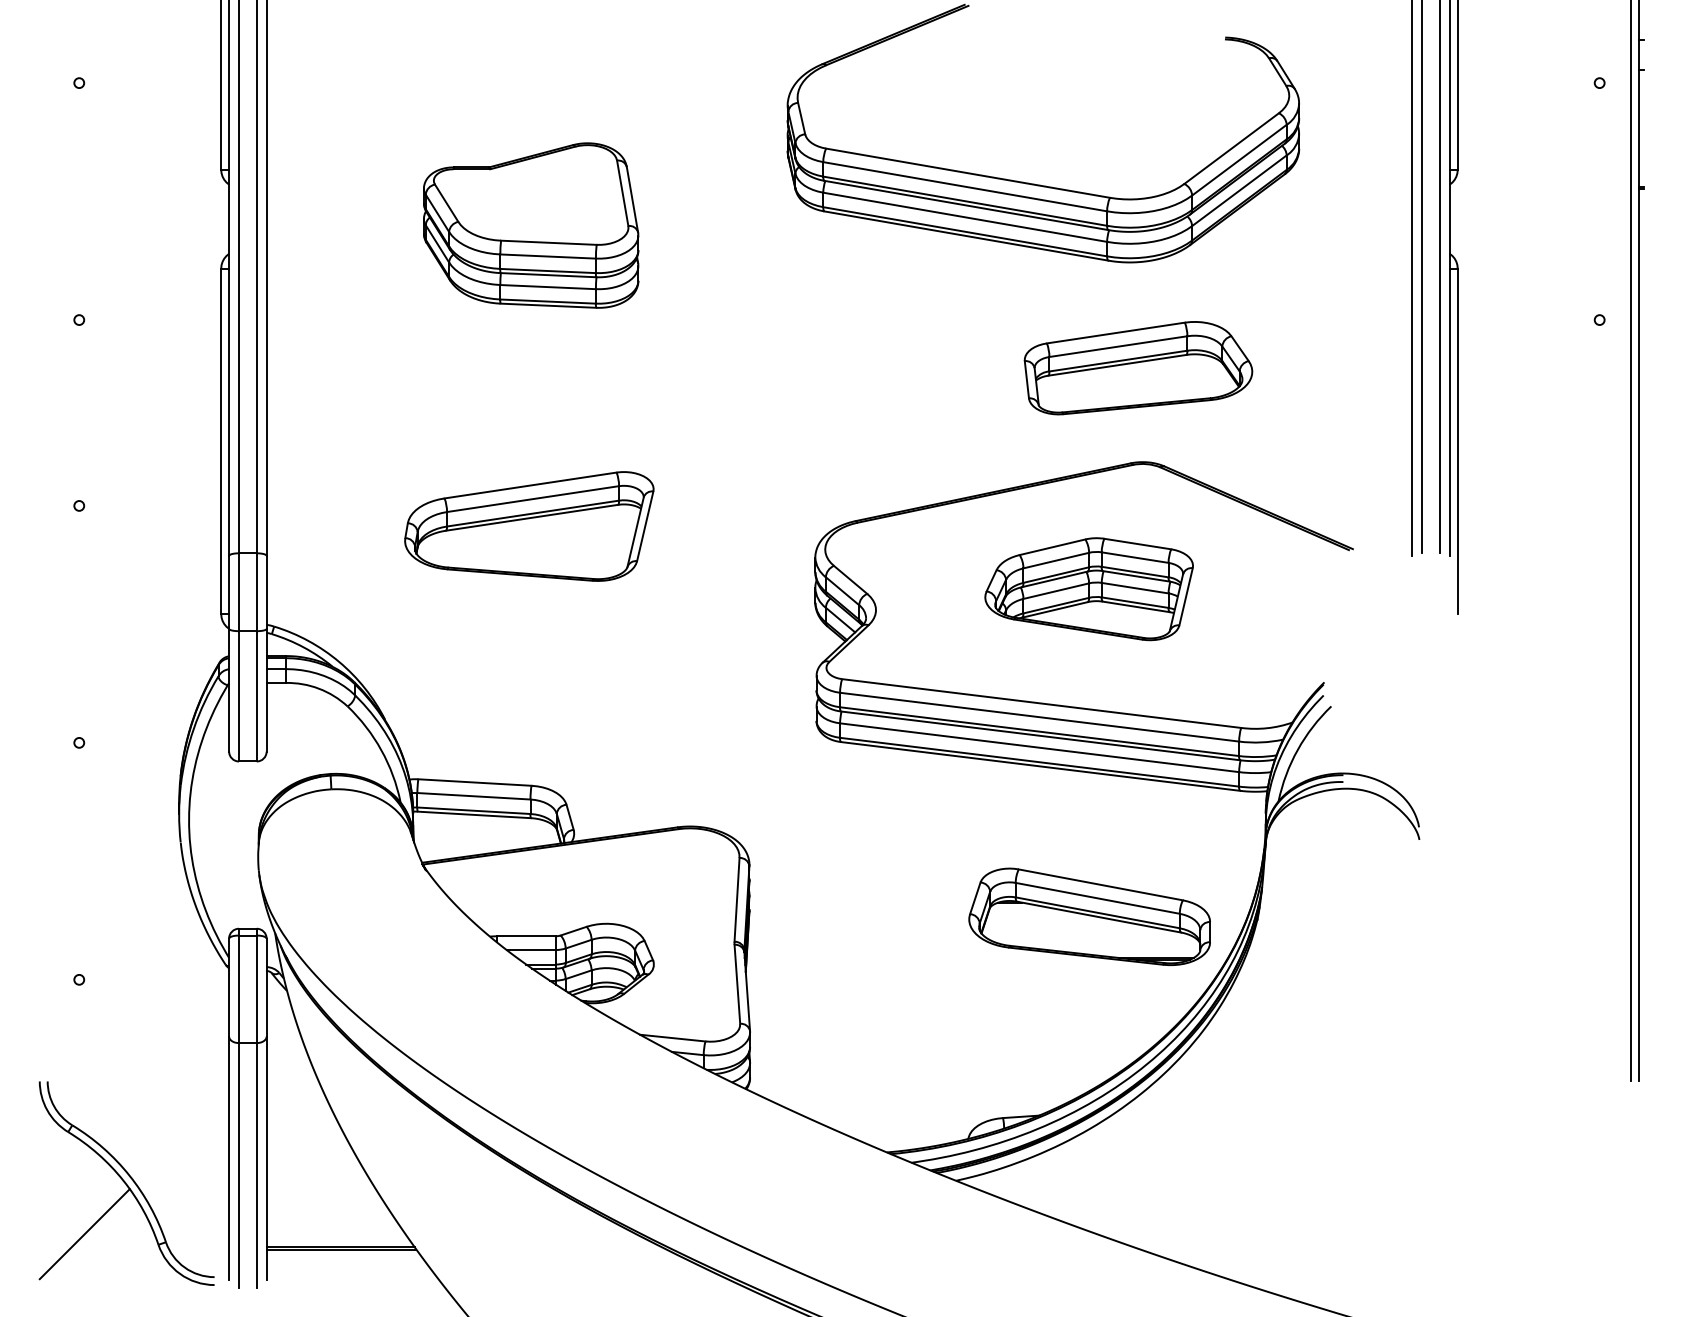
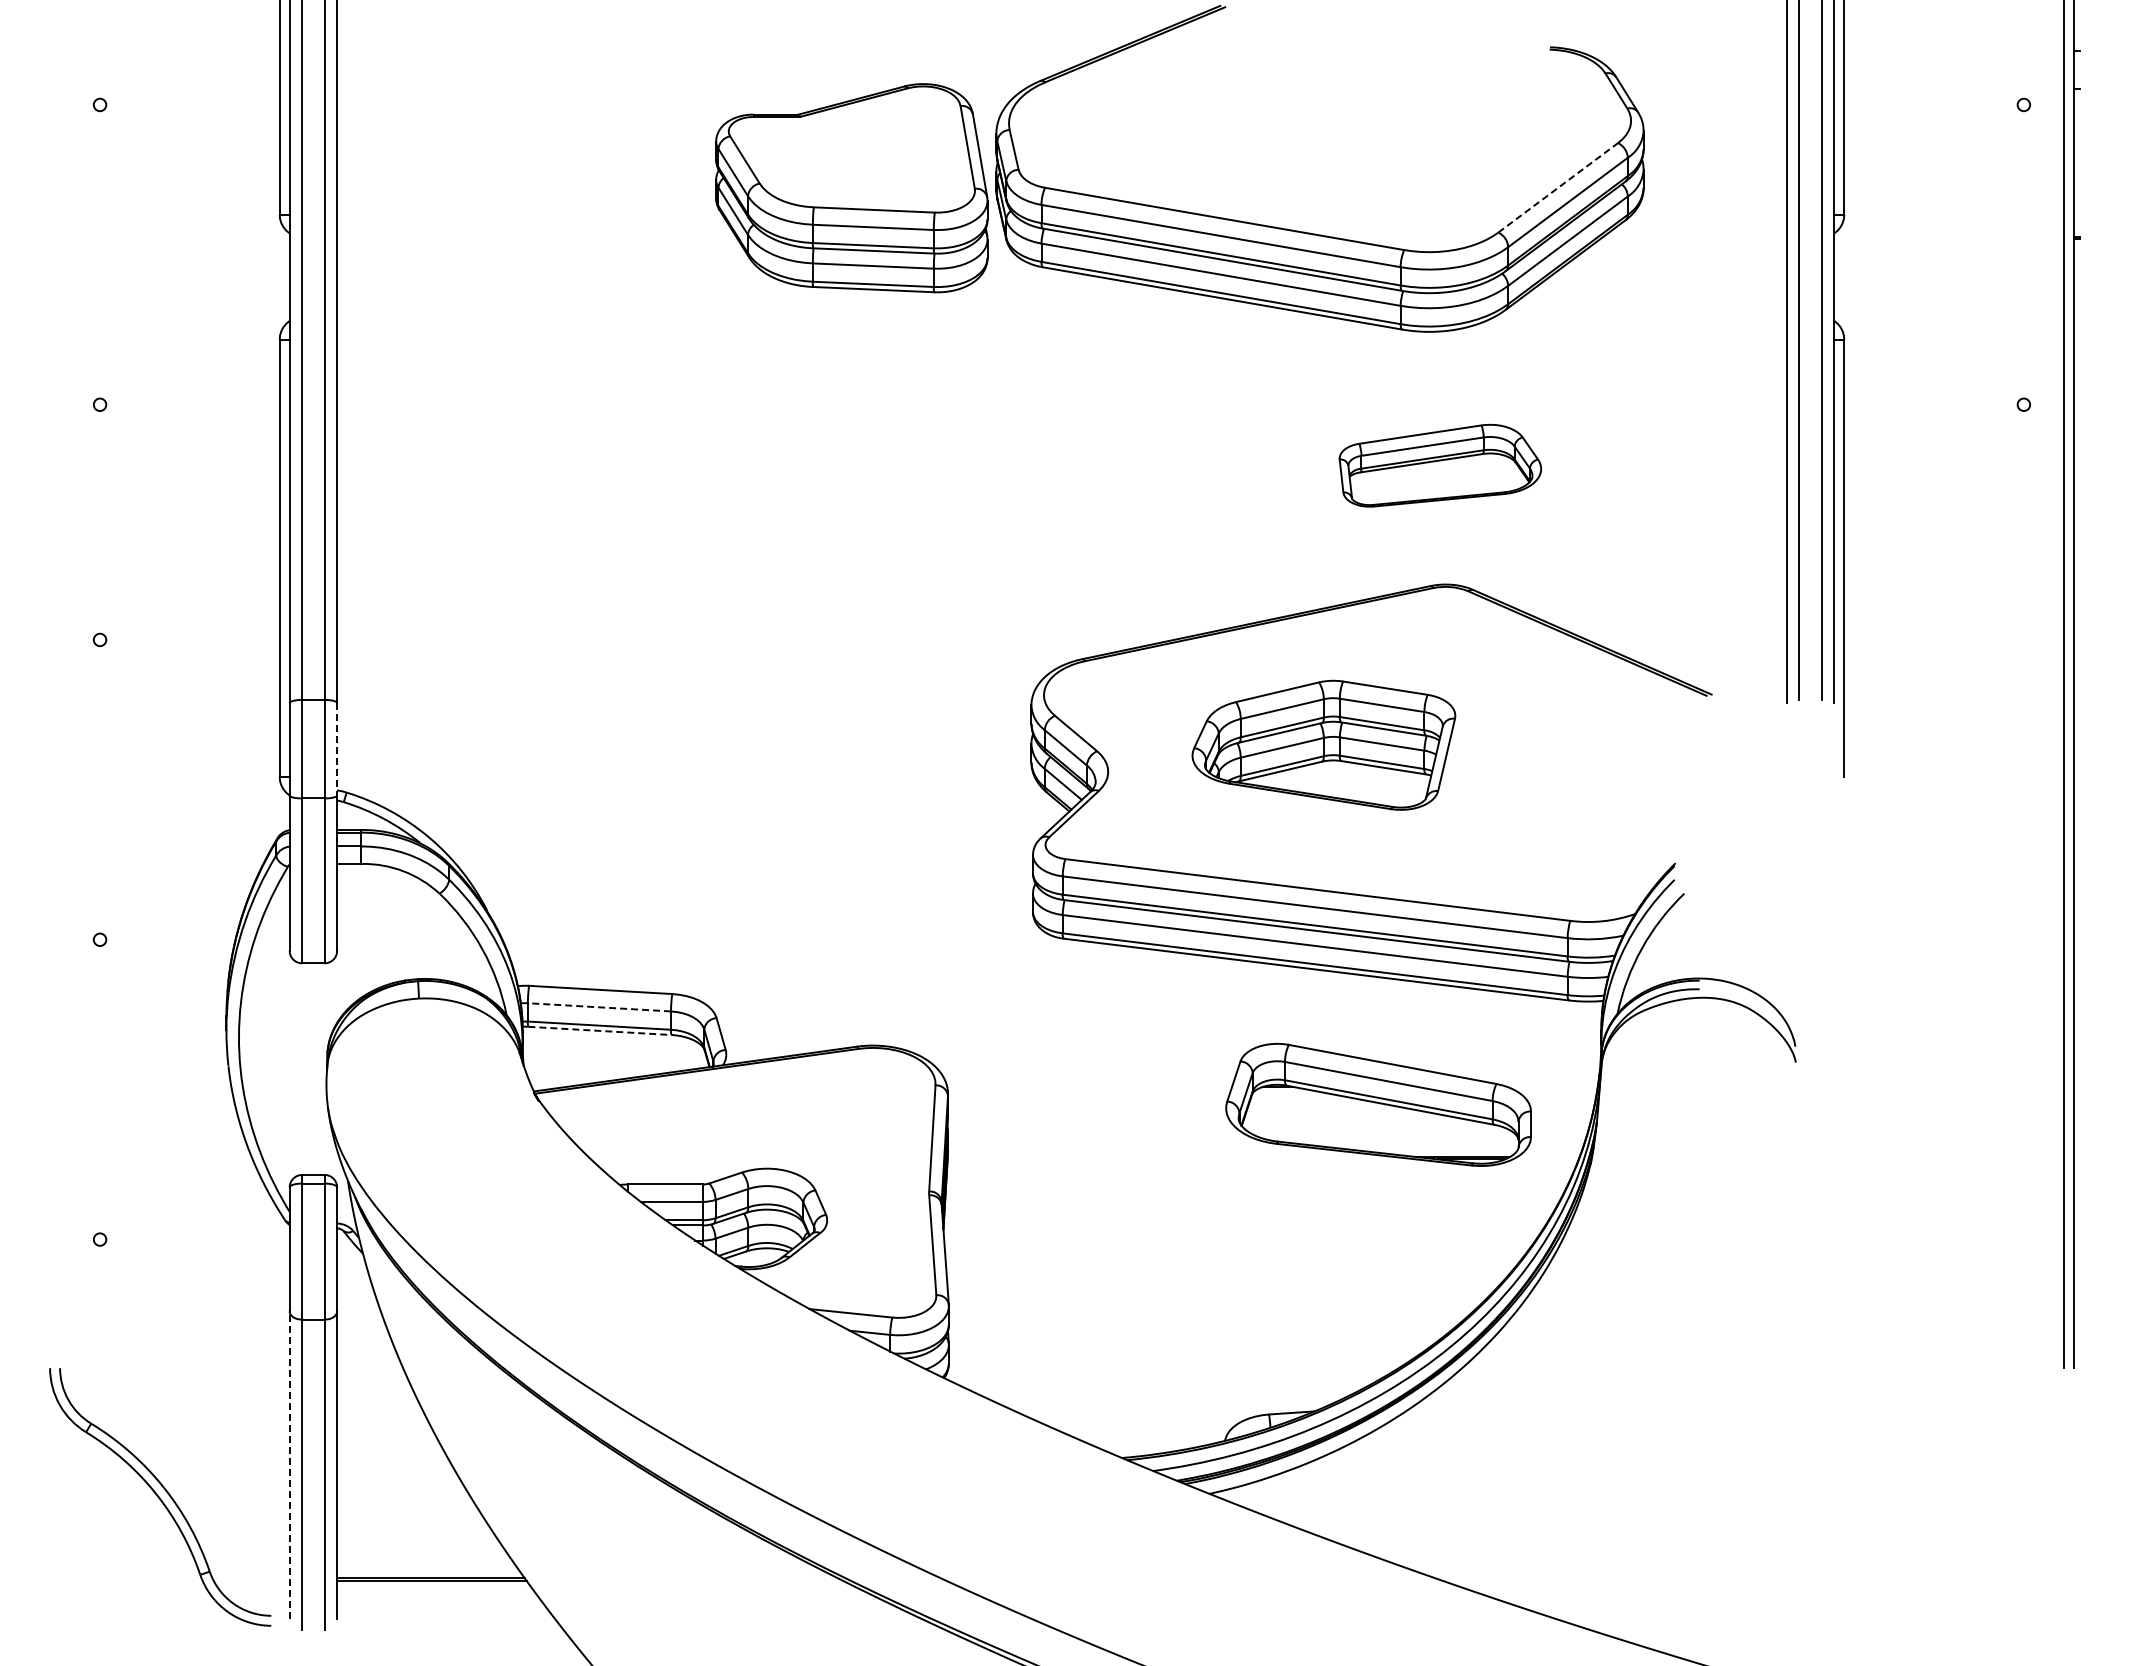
line: (1231, 148) -> (1558, 187), solid -> dashed
part: (530, 225) -> (851, 188), moved
part: (1138, 368) -> (1440, 465), size x0.7
part: (529, 526) -> (669, 665), removed
part: (1088, 588) -> (1323, 744), moved
line: (266, 592) -> (337, 749), solid -> dashed
line: (473, 796) -> (599, 1007), solid -> dashed
line: (473, 814) -> (599, 1030), solid -> dashed
part: (1089, 916) -> (1378, 1104), moved
line: (228, 1158) -> (289, 1465), solid -> dashed
line: (85, 1234) -> (107, 1561), removed

